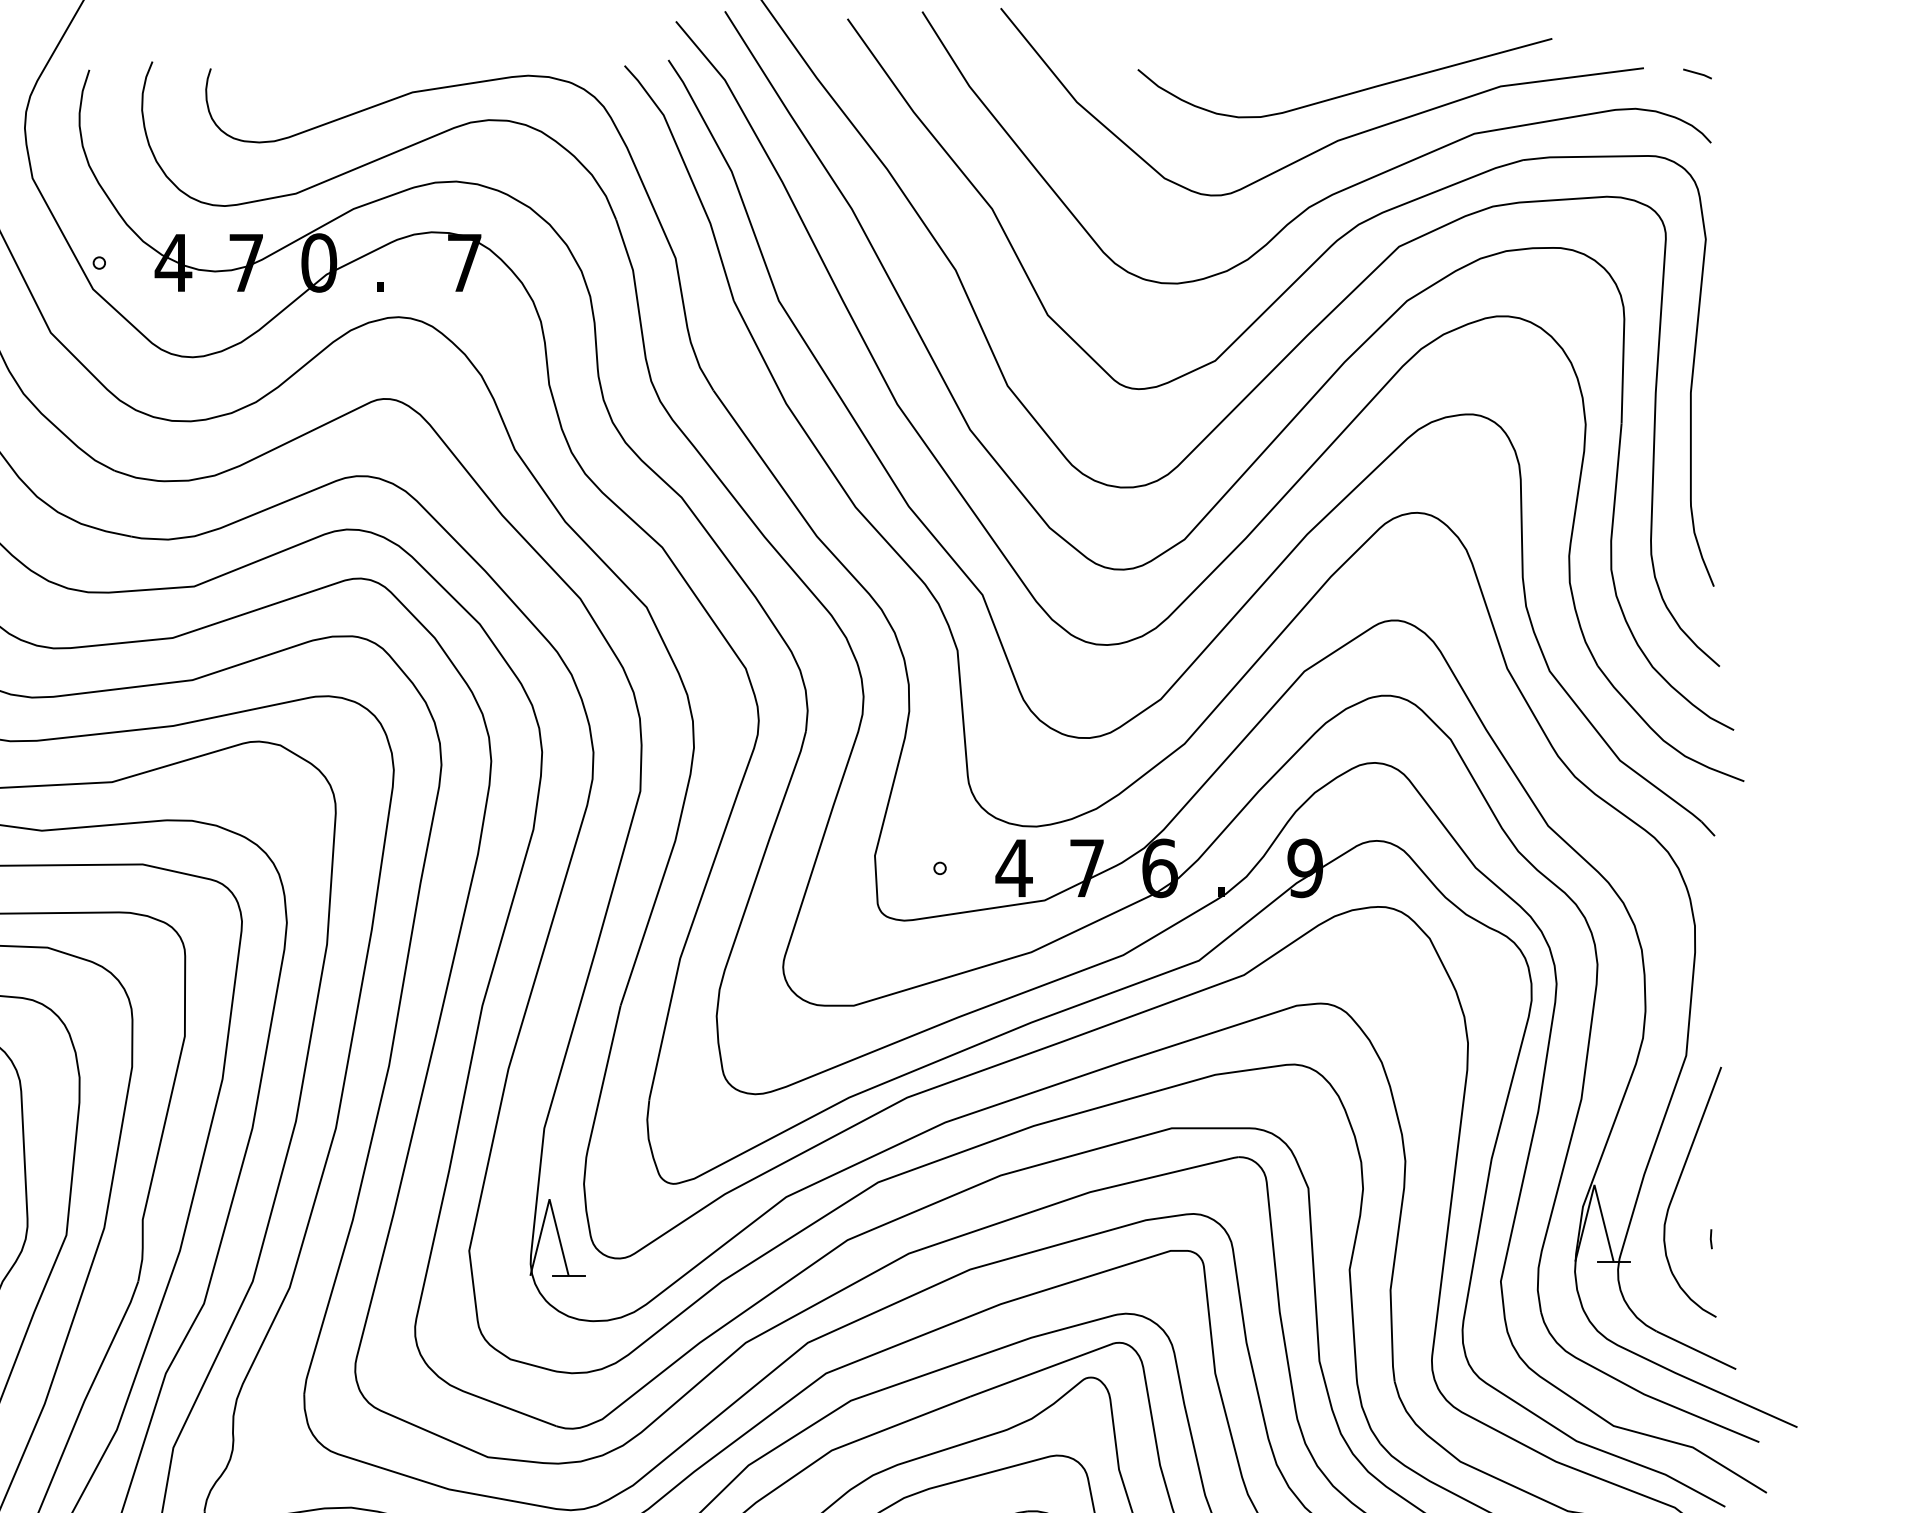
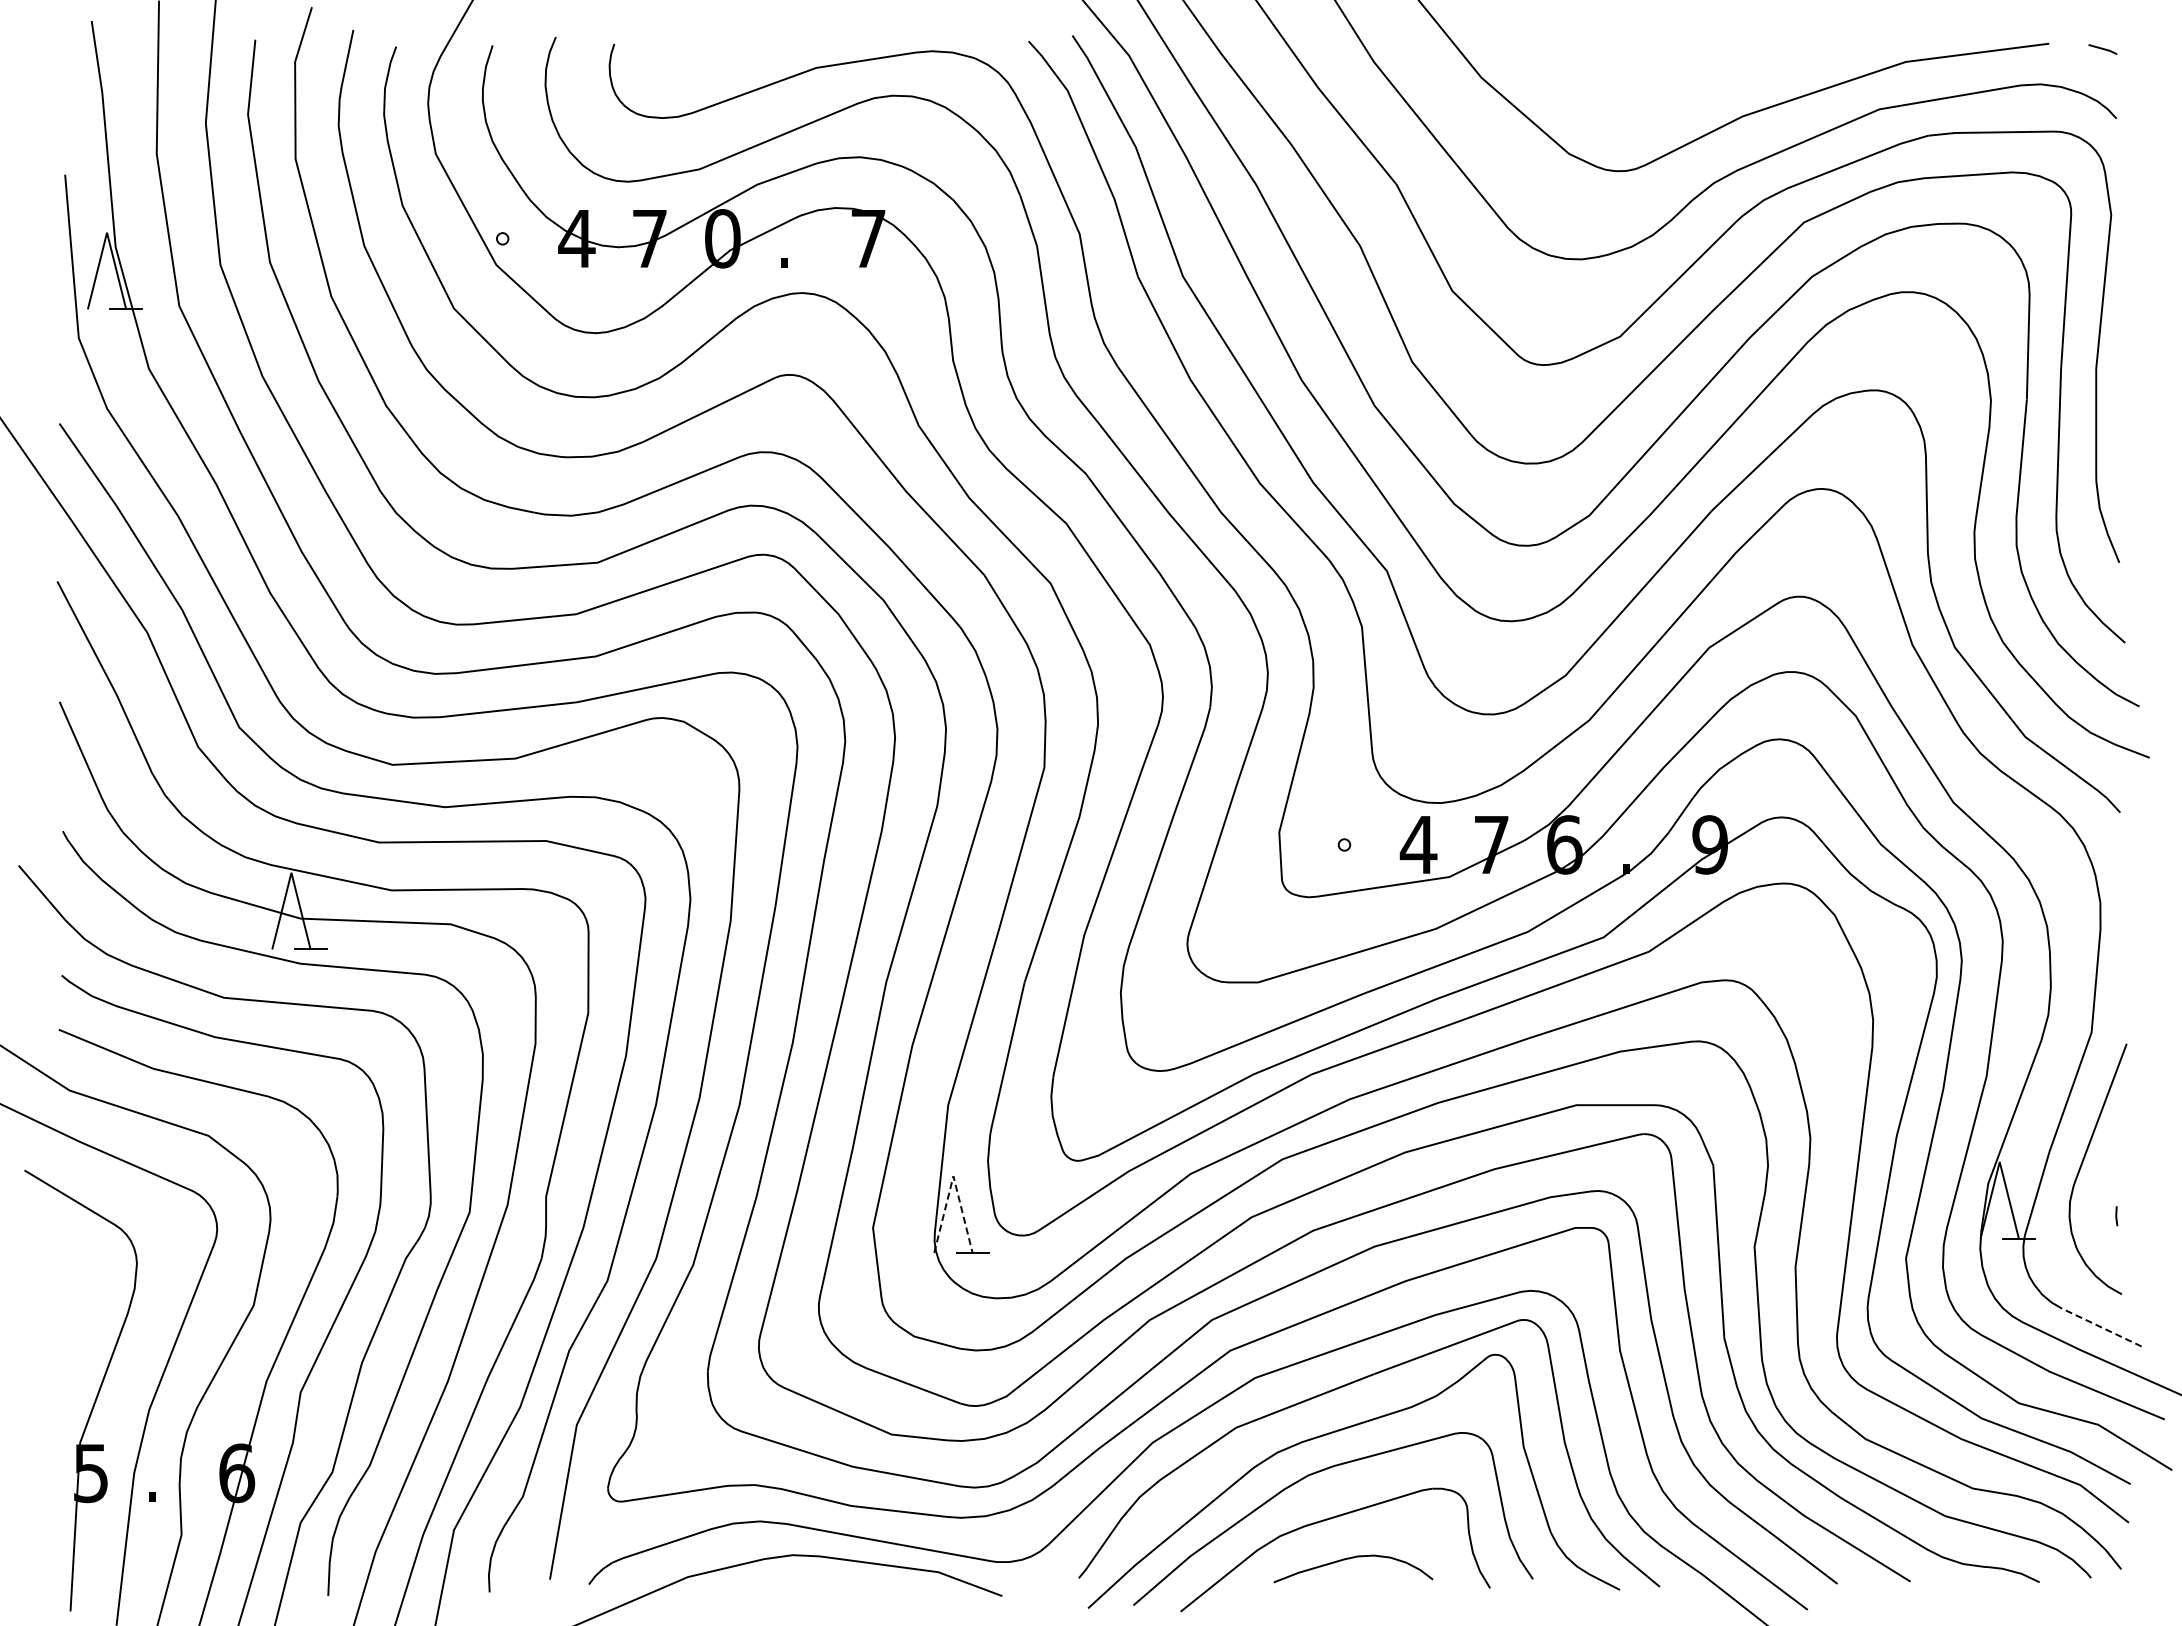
curve: (1348, 92) -> (1753, 68), removed
line: (549, 1199) -> (953, 1176), solid -> dashed
line: (1696, 1350) -> (2101, 1327), solid -> dashed

